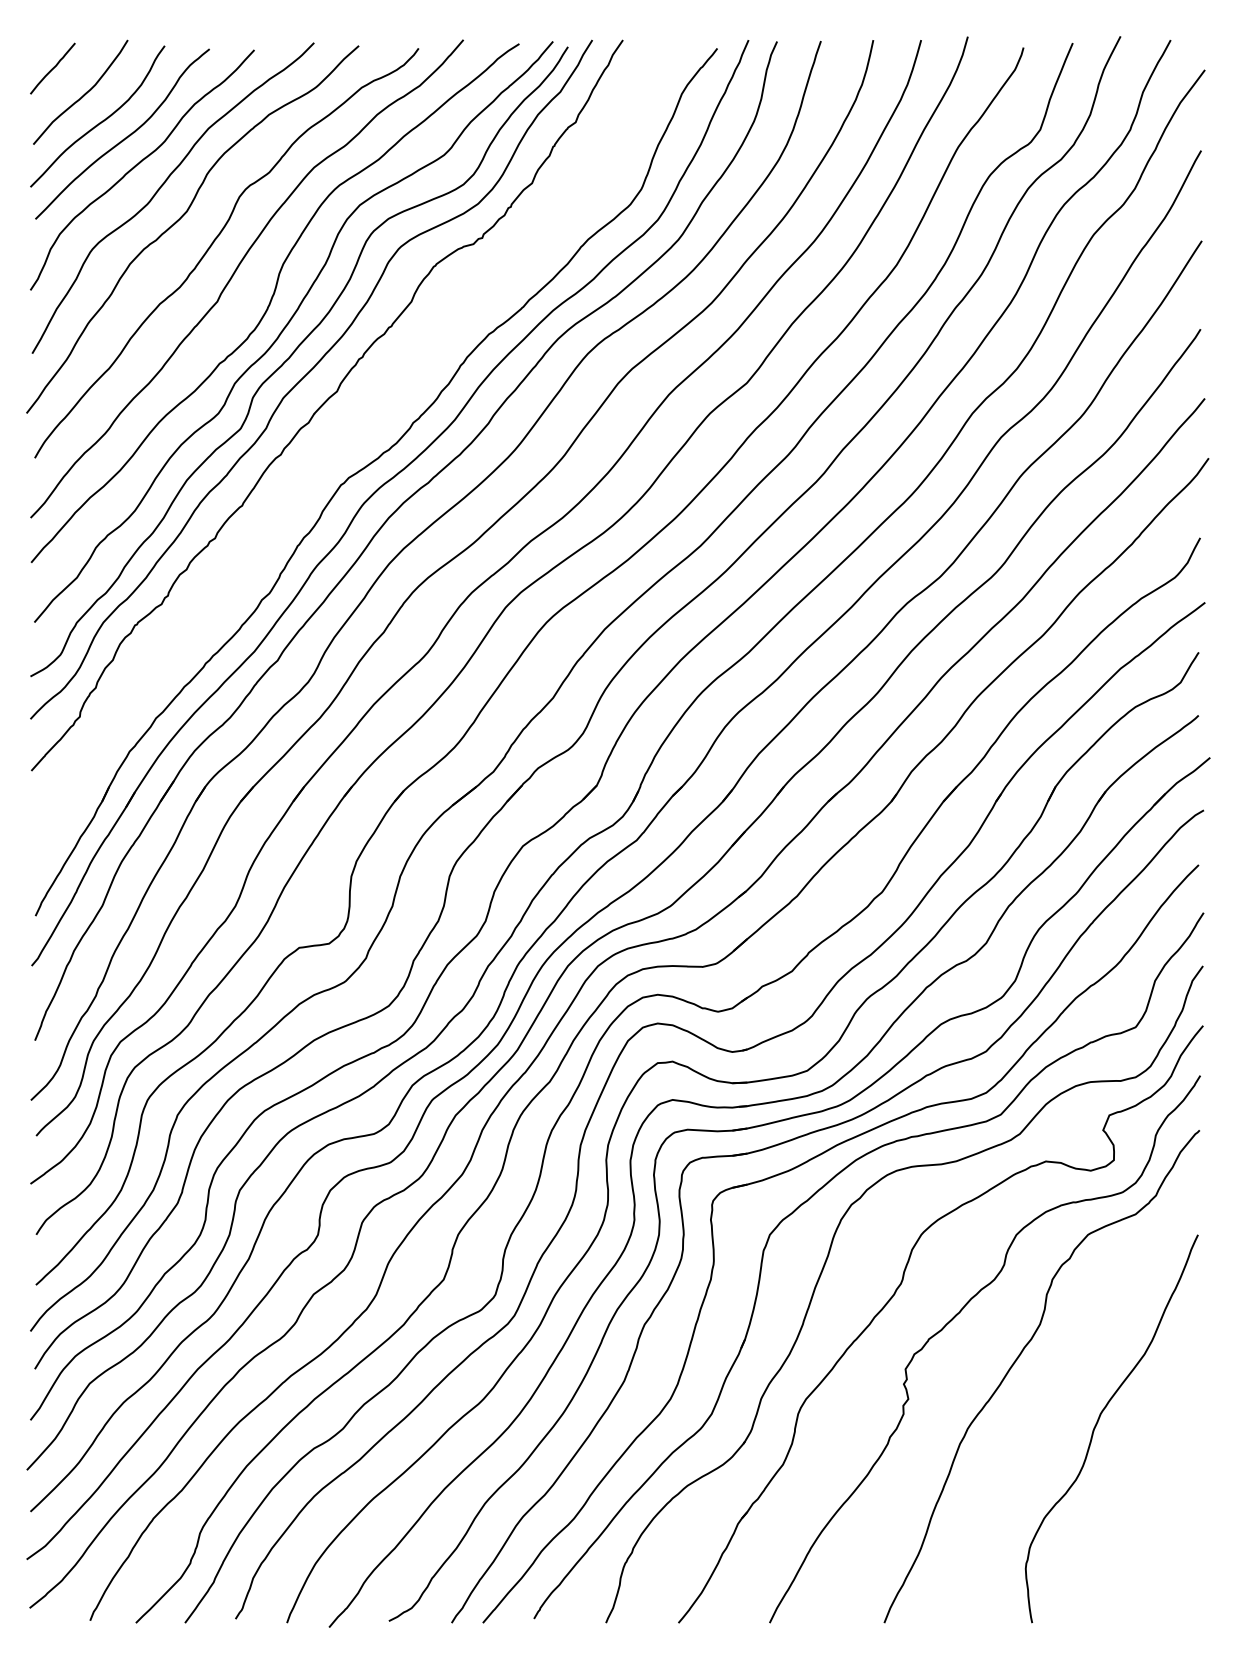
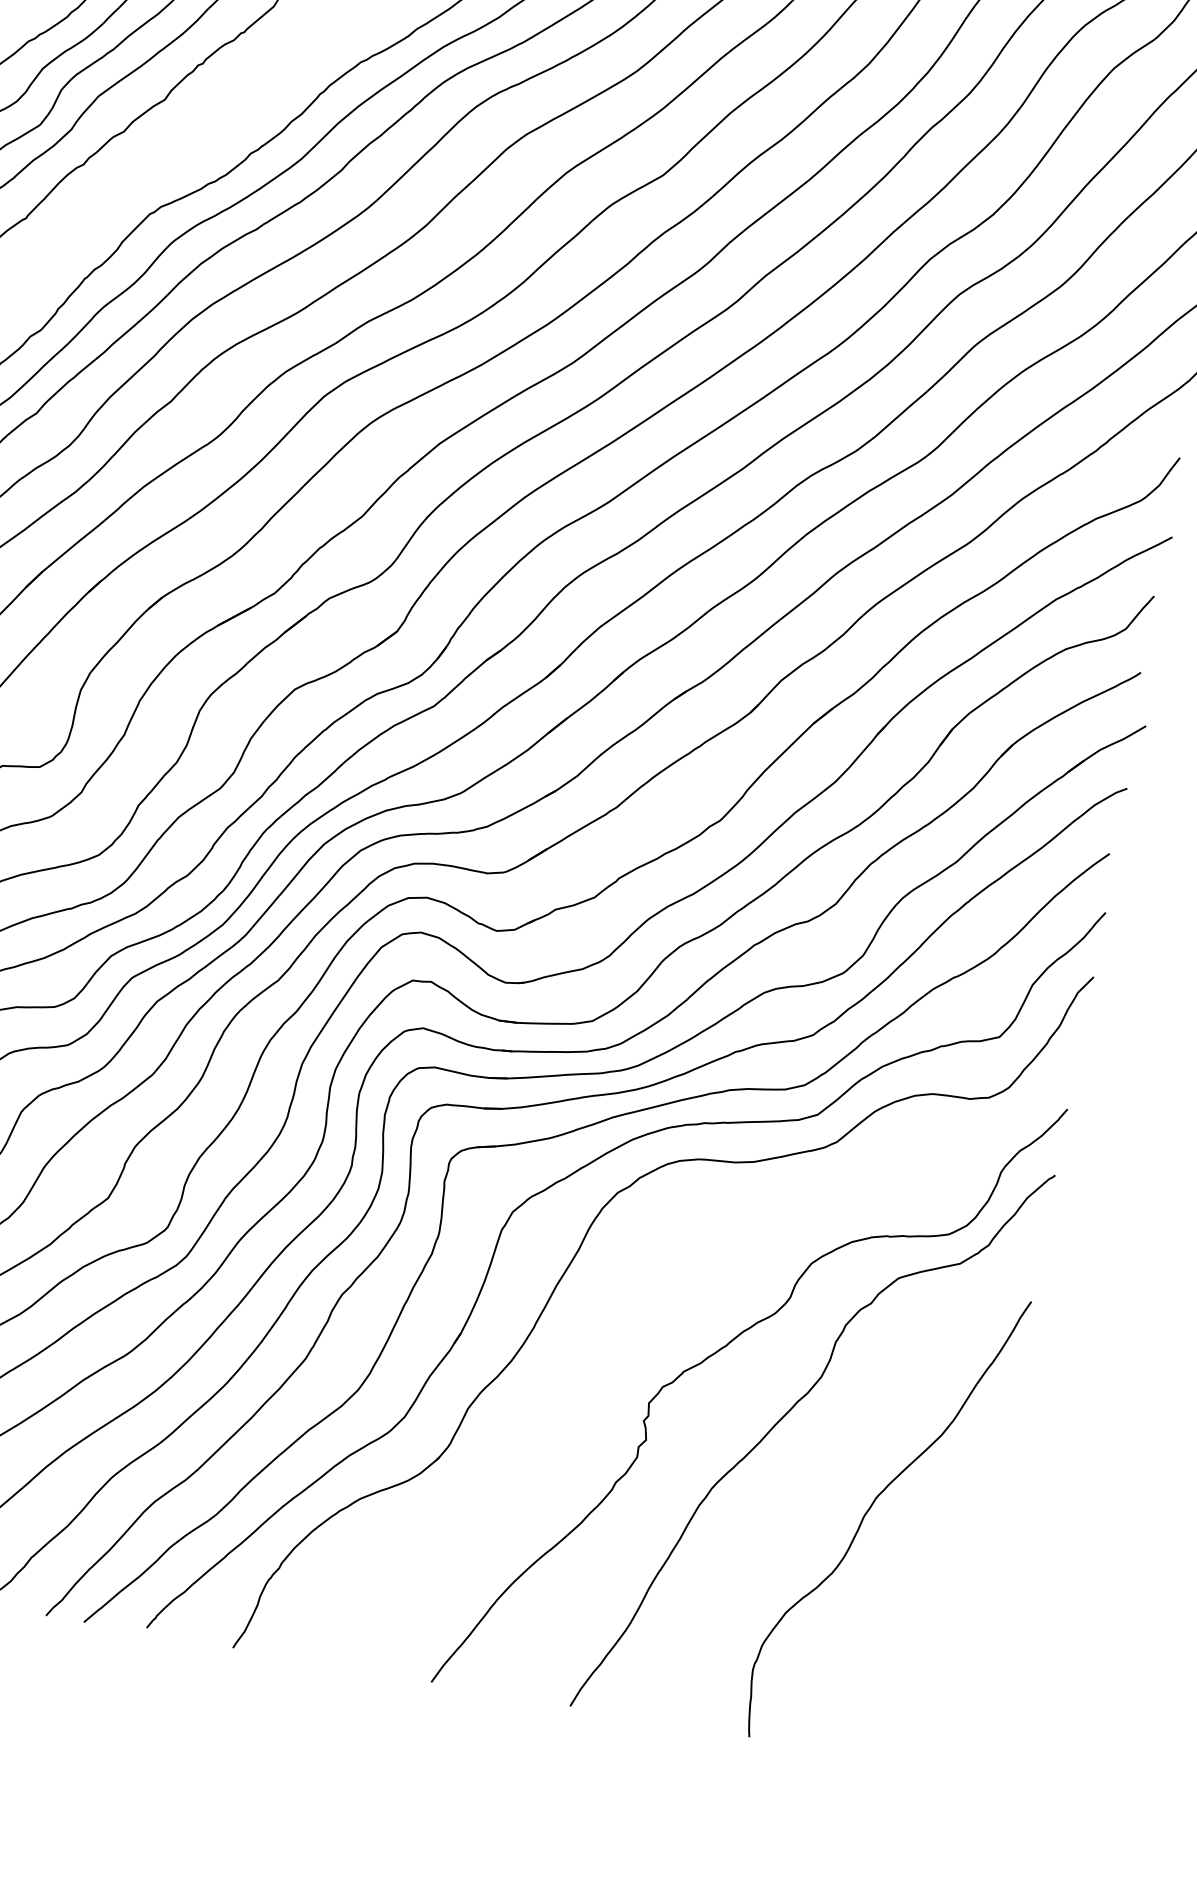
part: (895, 1294) -> (652, 1310), removed

